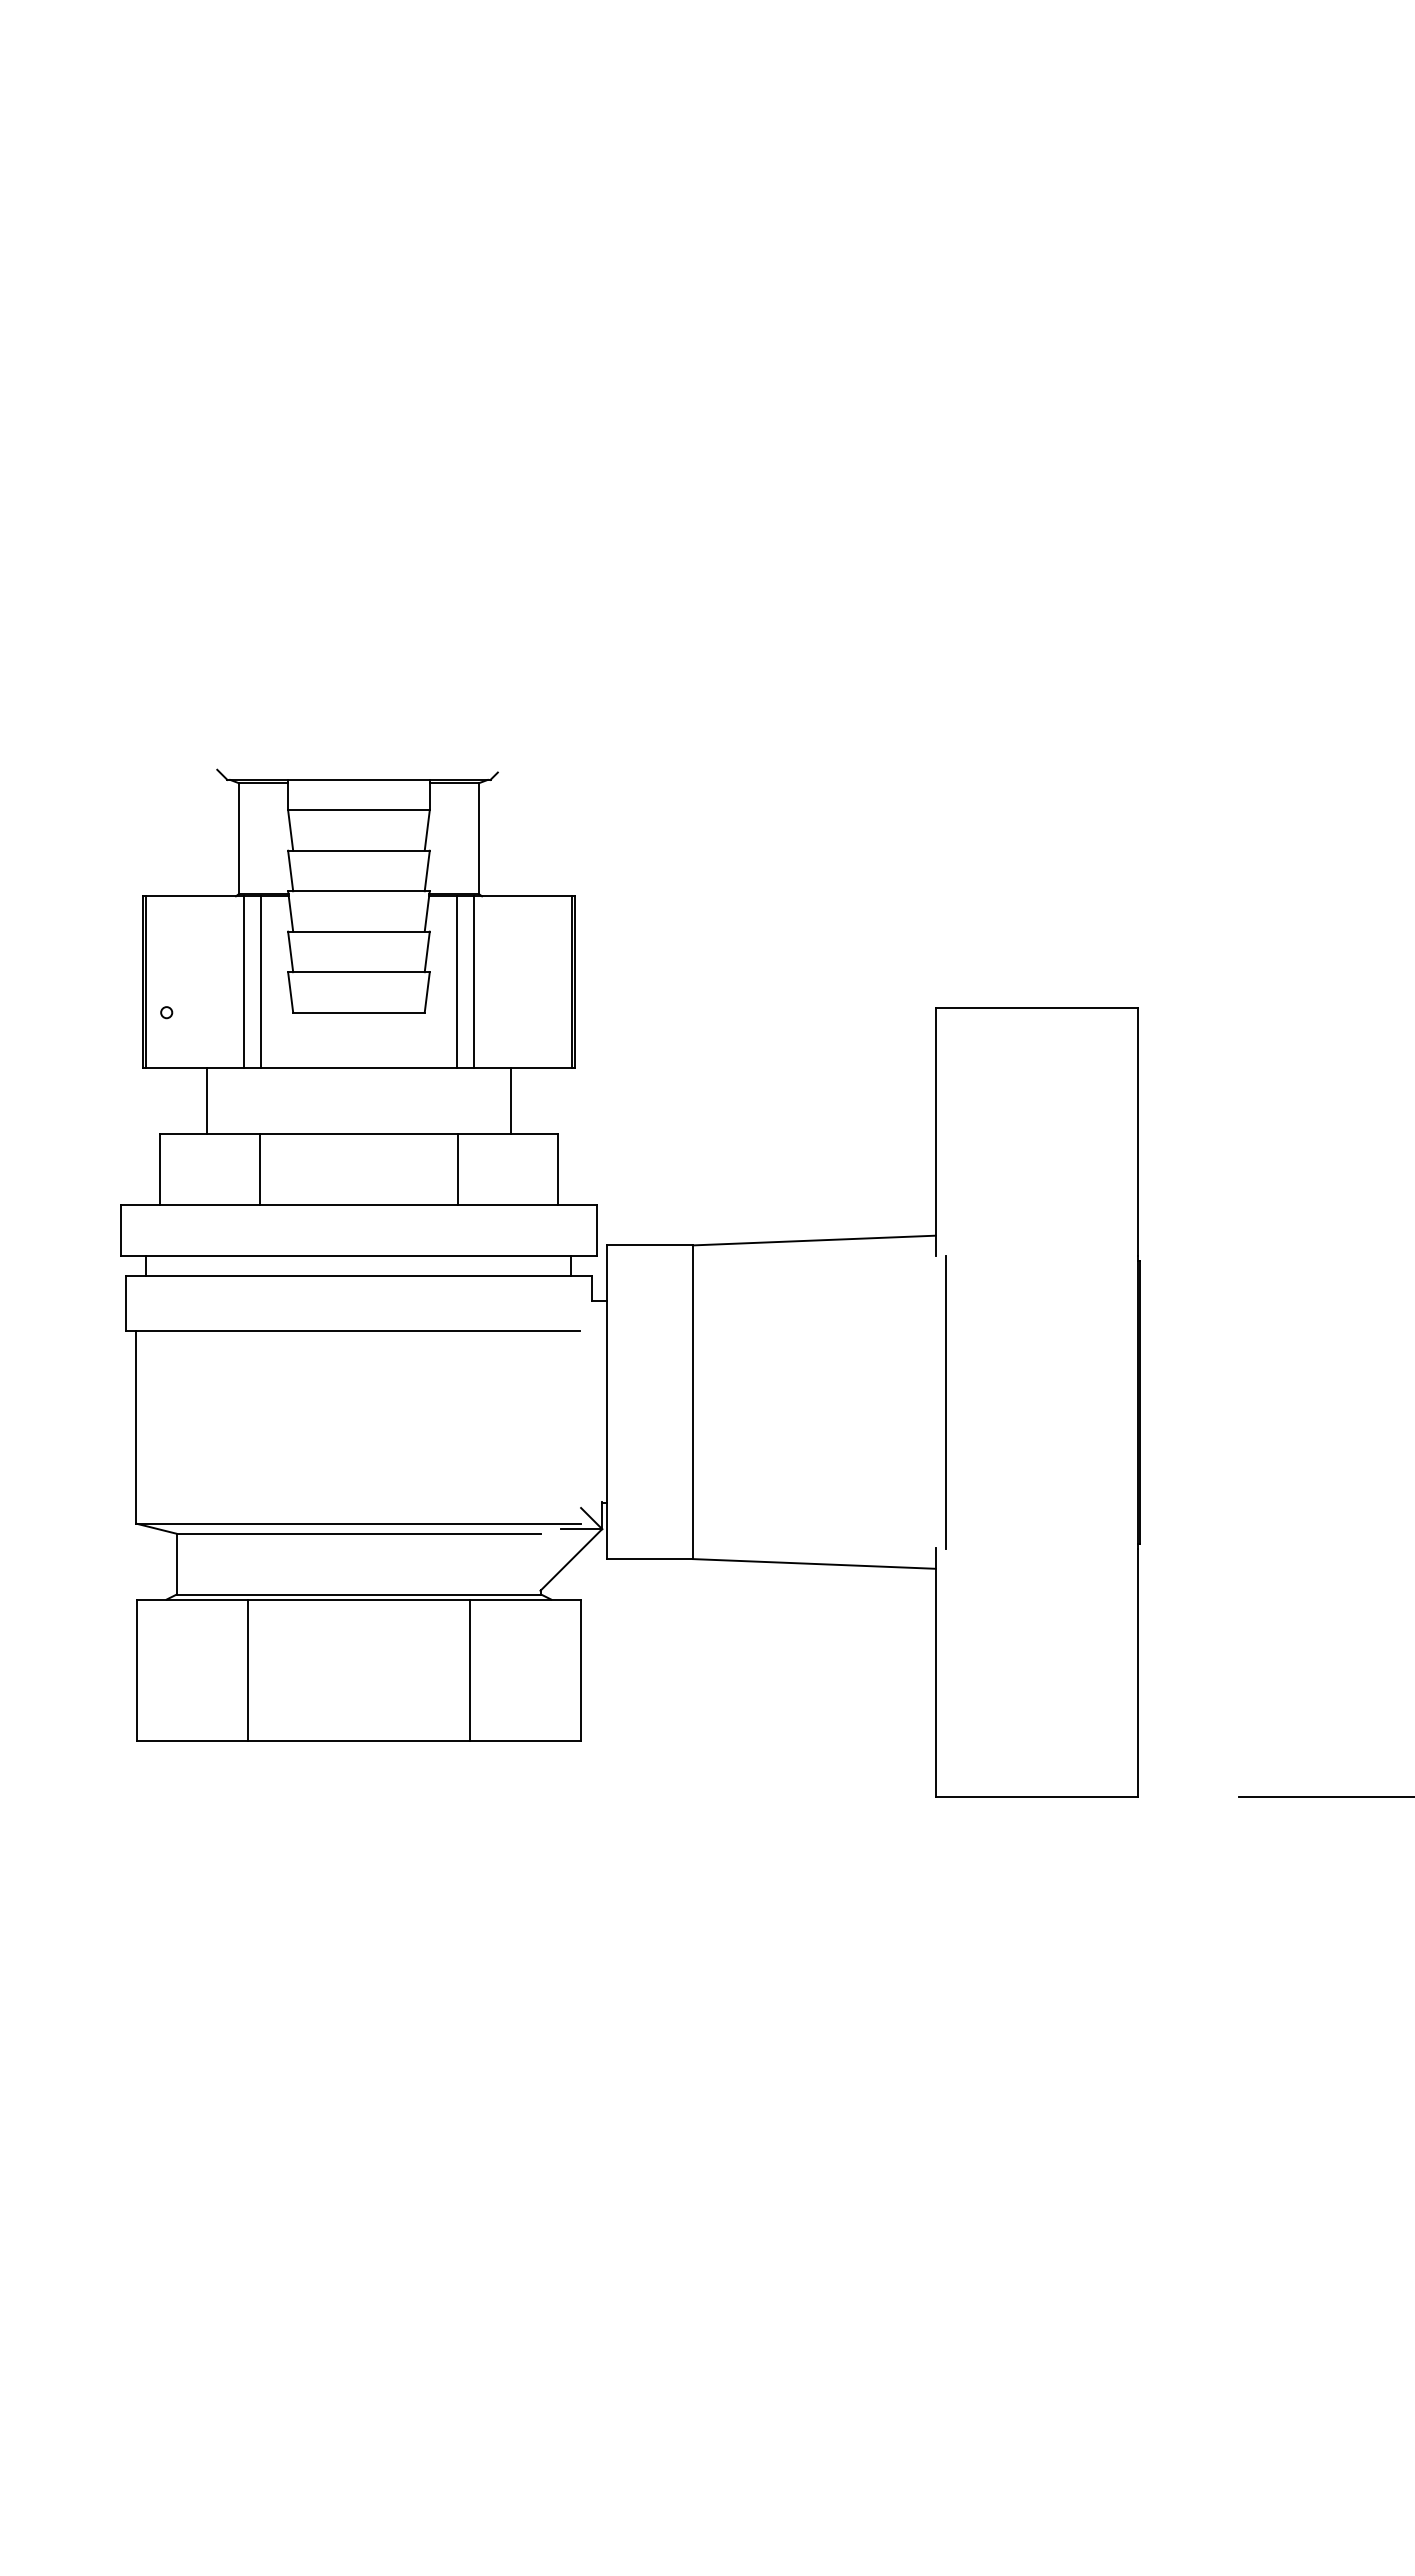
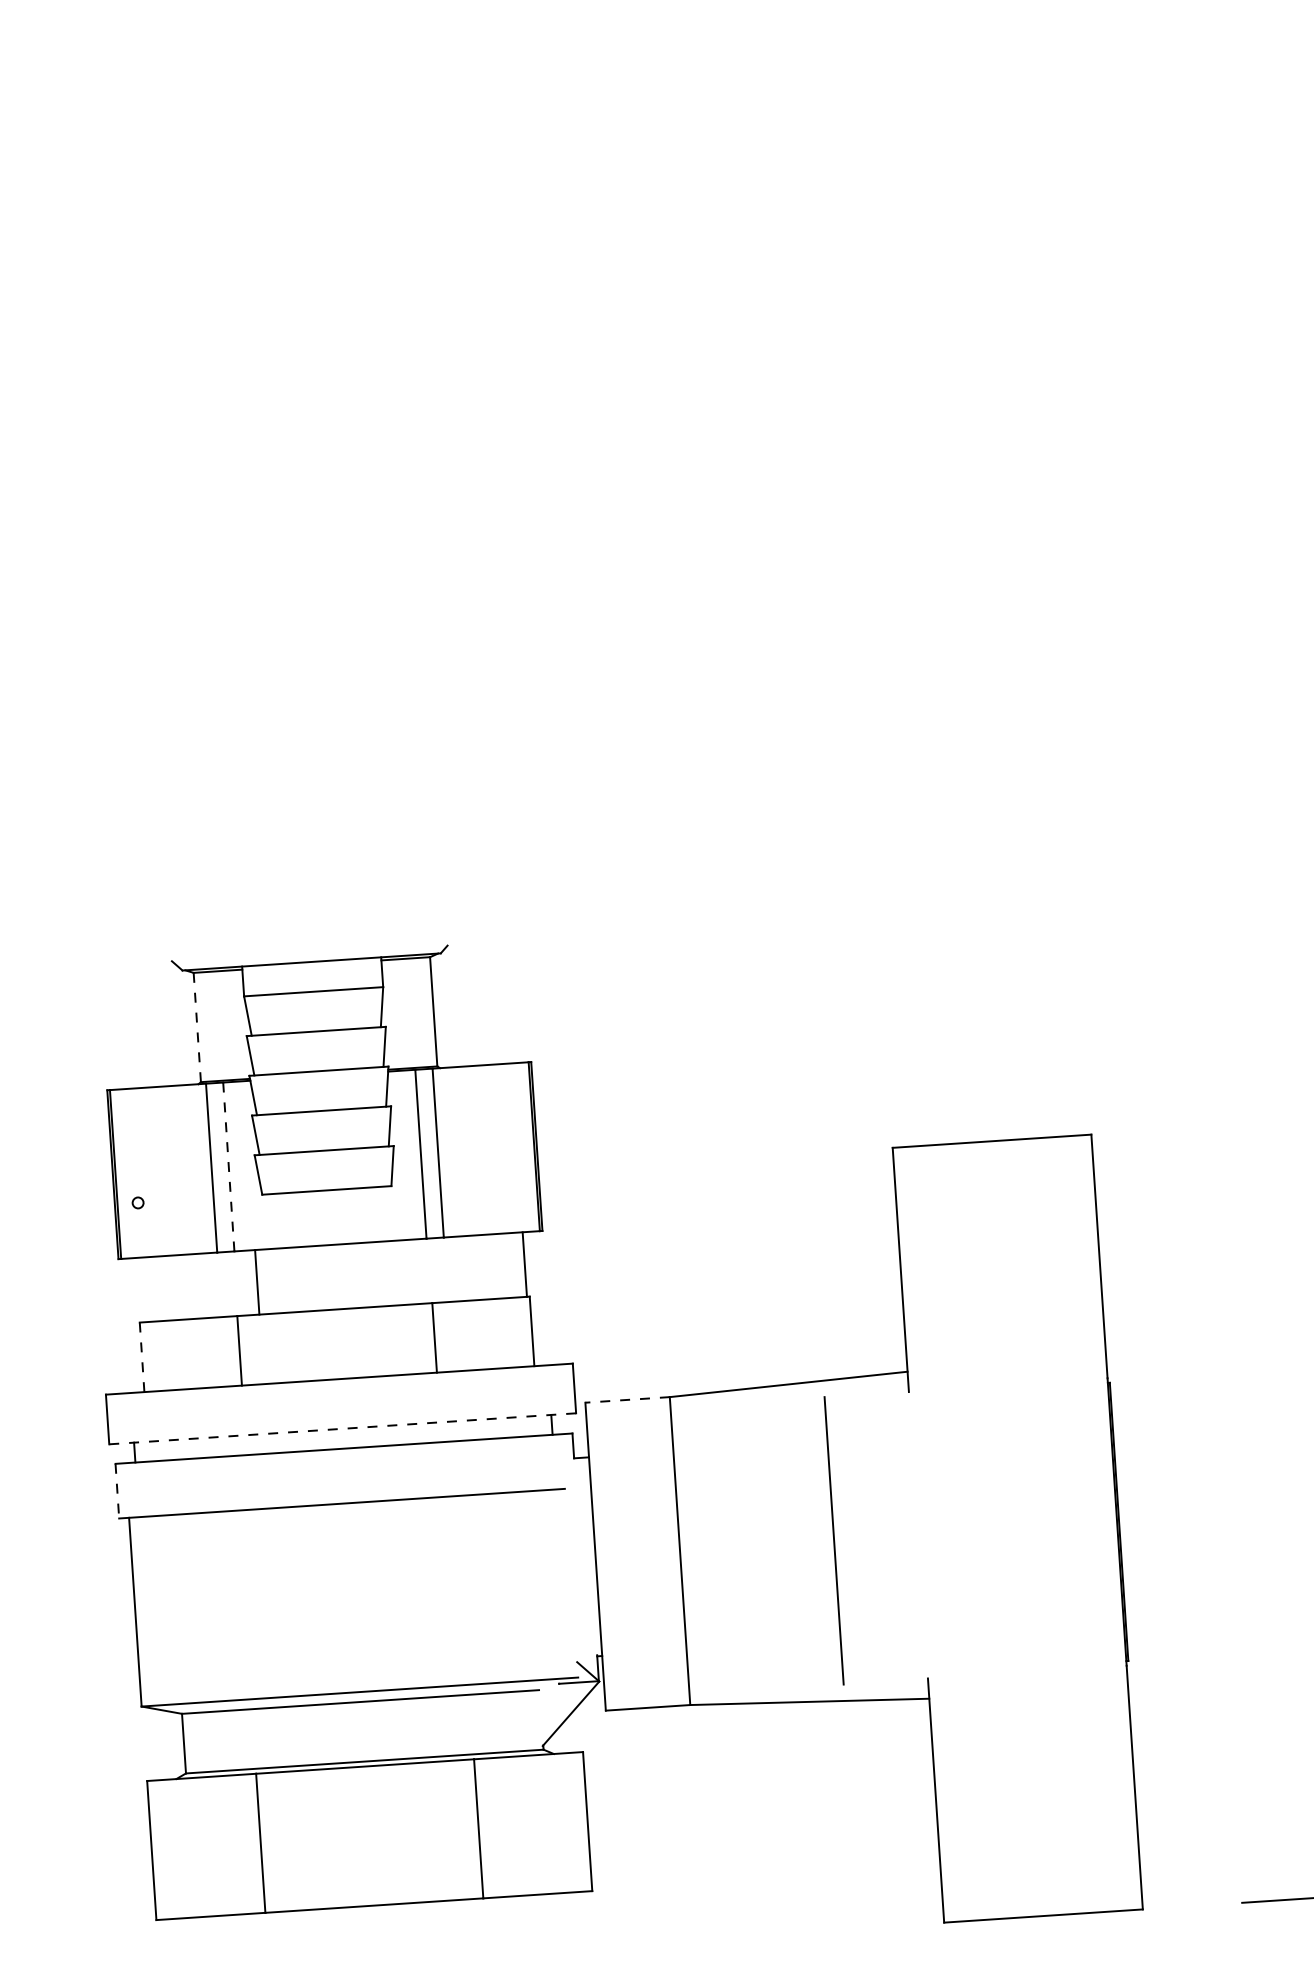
line: (238, 838) -> (197, 1027), solid -> dashed
line: (261, 982) -> (229, 1167), solid -> dashed
line: (207, 1101) -> (257, 1282), moved
line: (510, 1101) -> (524, 1264), moved
line: (160, 1169) -> (142, 1357), solid -> dashed
line: (649, 1245) -> (627, 1400), solid -> dashed
line: (358, 1255) -> (342, 1428), solid -> dashed
line: (126, 1303) -> (117, 1491), solid -> dashed
line: (945, 1402) -> (833, 1541), moved

